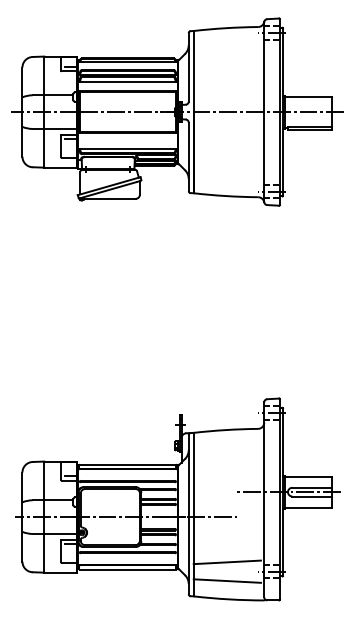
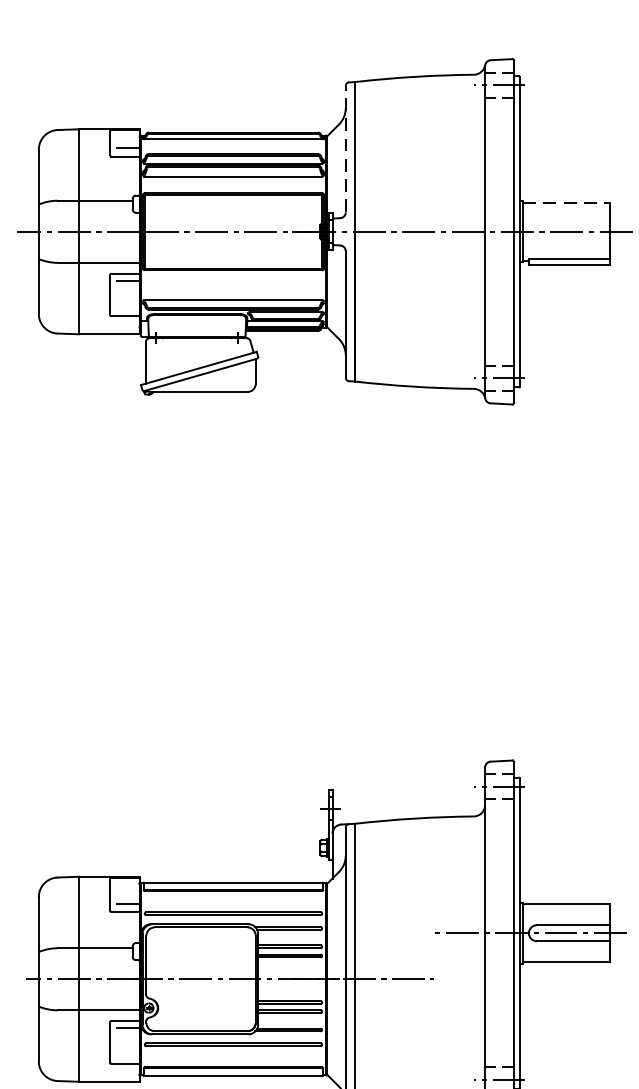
line: (188, 66) -> (345, 147), solid -> dashed
line: (308, 96) -> (566, 202), solid -> dashed
line: (226, 562) -> (415, 1063), removed

